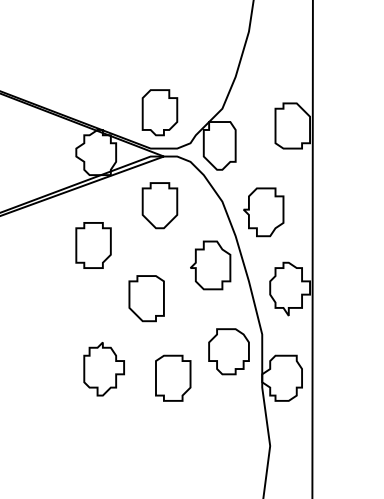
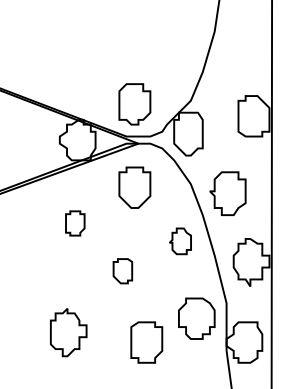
part: (93, 245) -> (75, 223), size x0.6
part: (210, 265) -> (180, 241), size x0.6
part: (146, 298) -> (122, 270), size x0.6
part: (103, 369) -> (68, 332), moved

